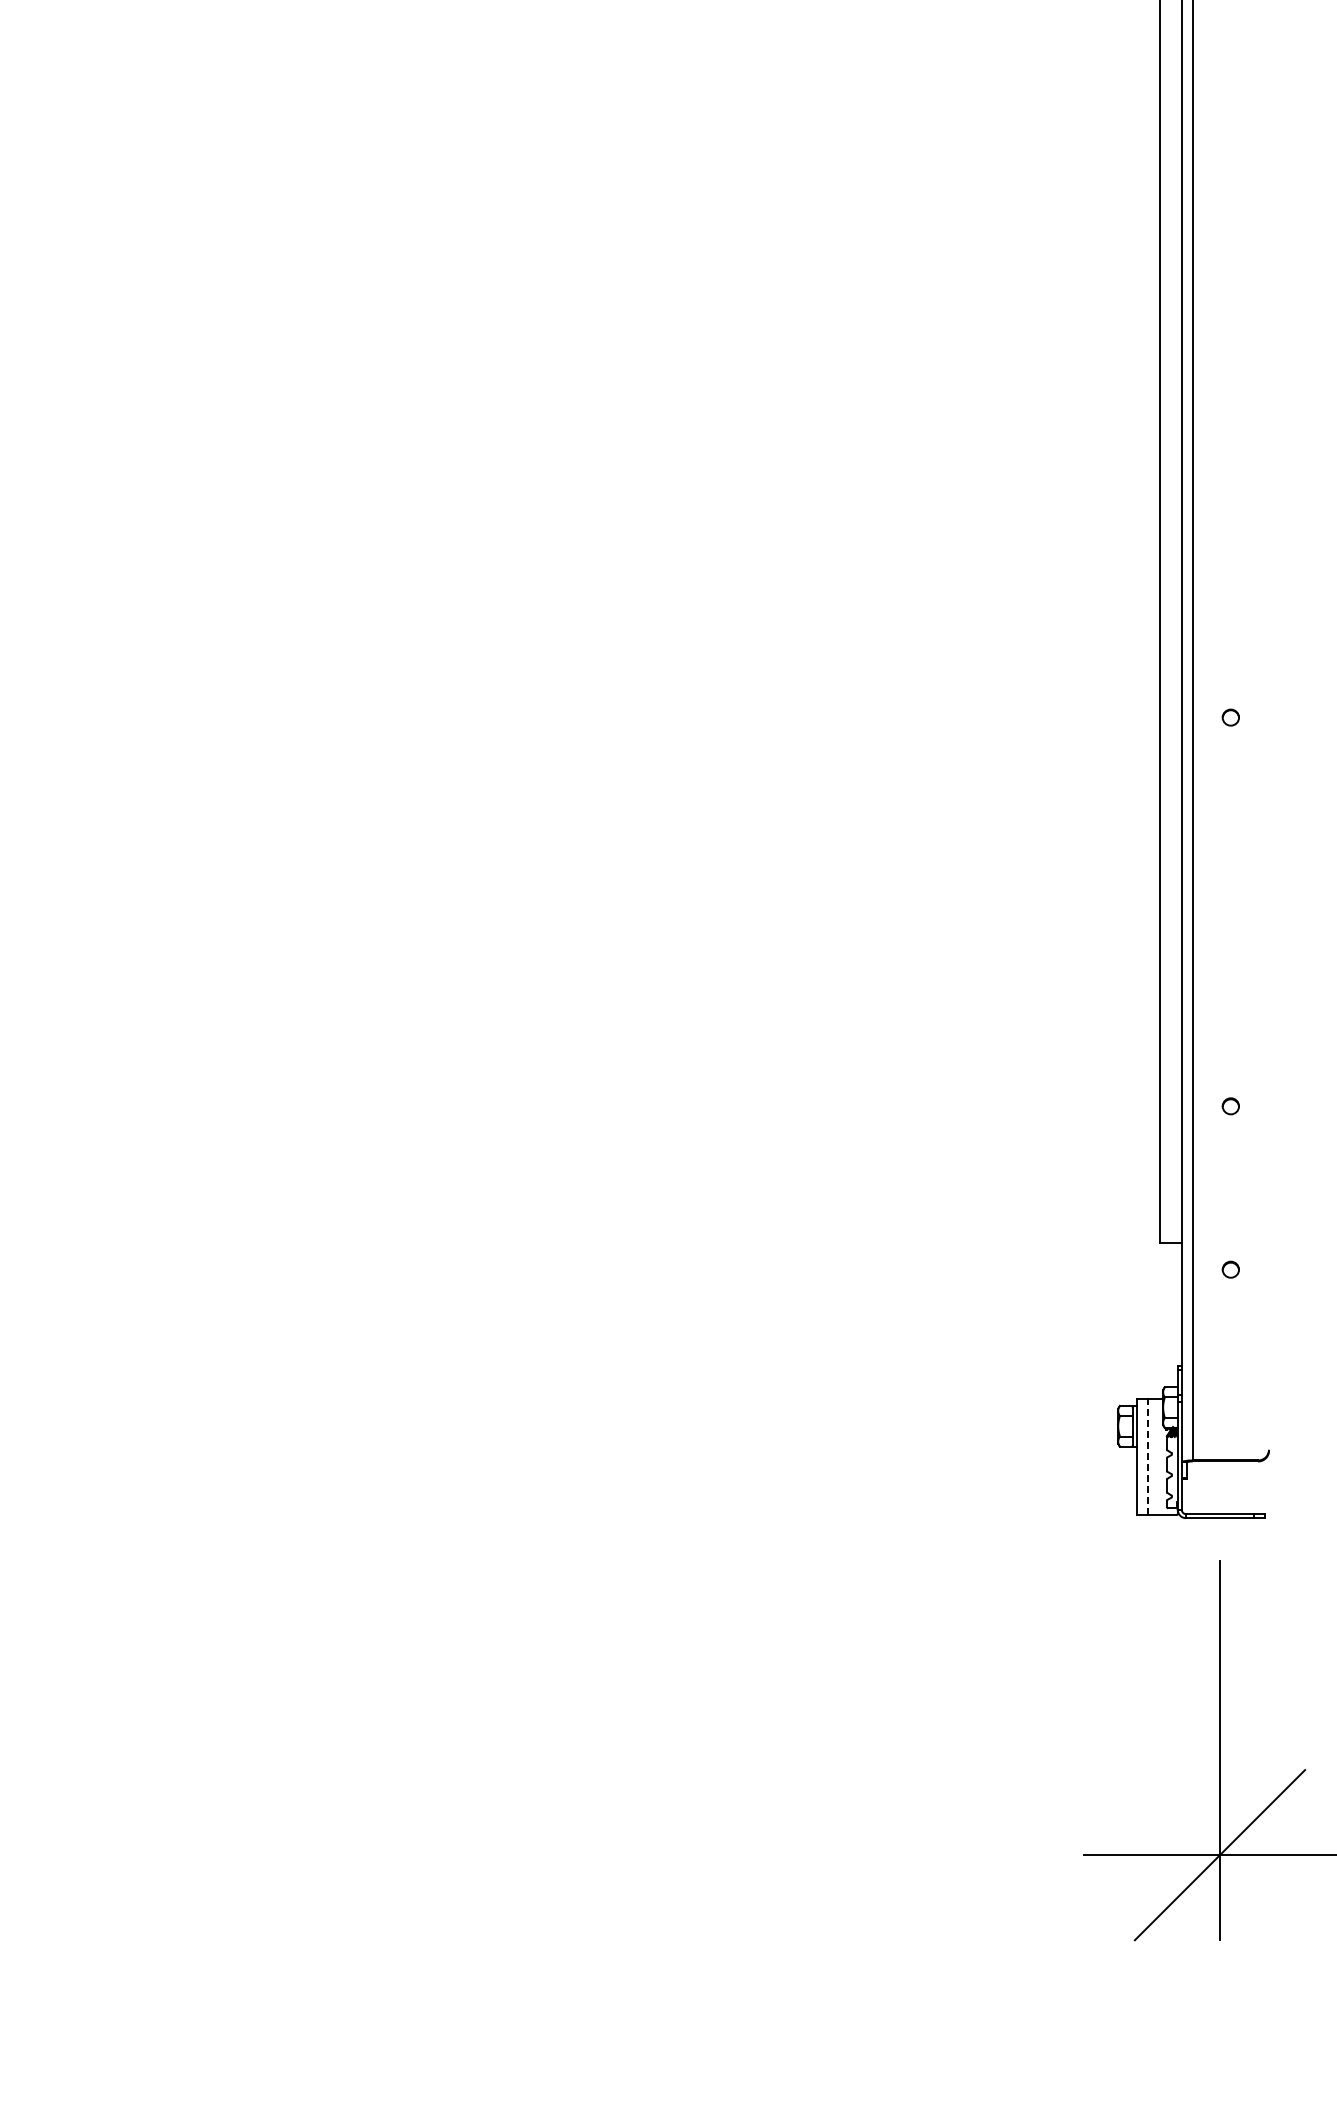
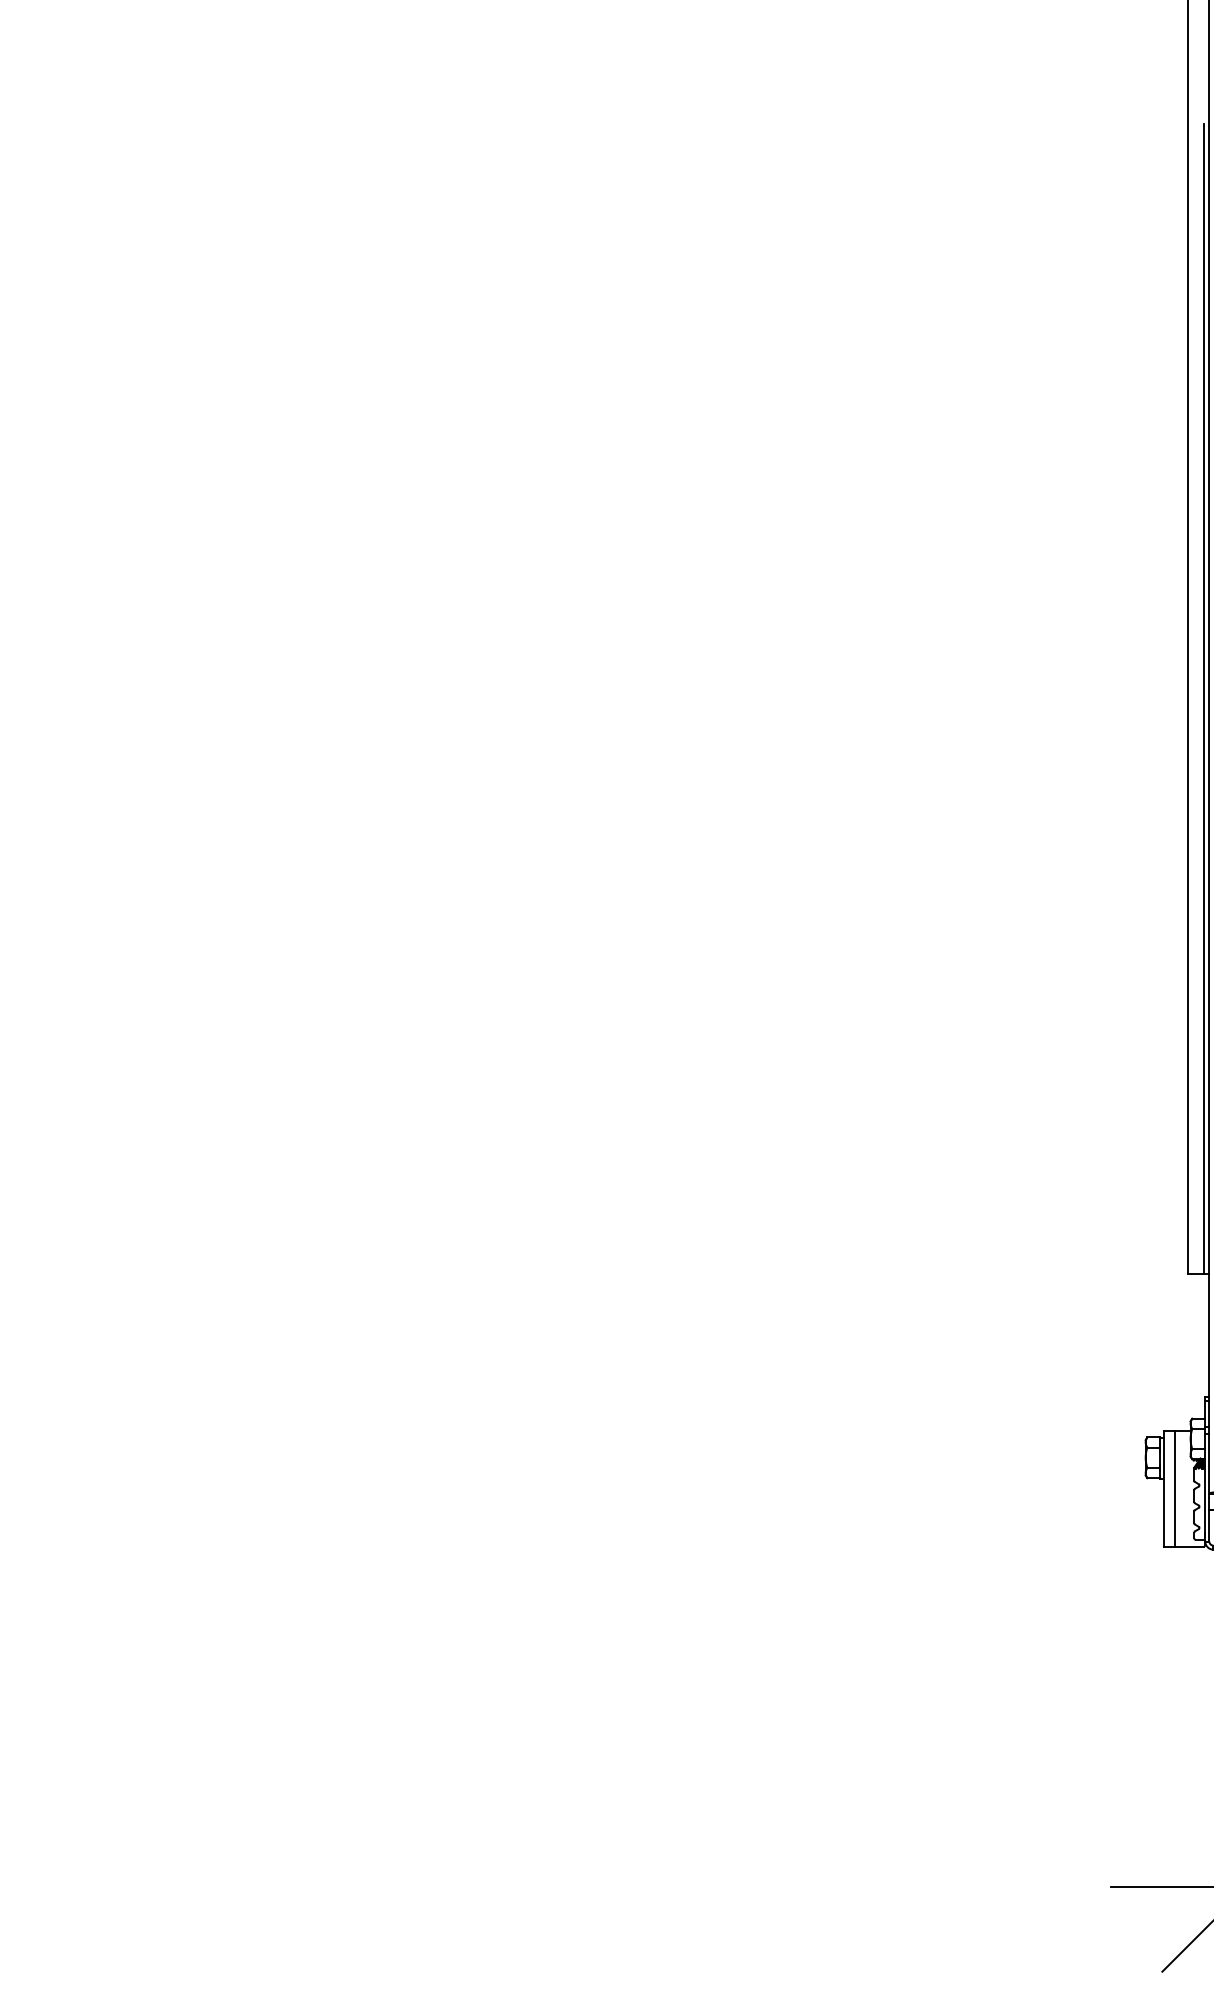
line: (1176, 667) -> (1203, 698), added
line: (1147, 1457) -> (1174, 1488), dashed -> solid

